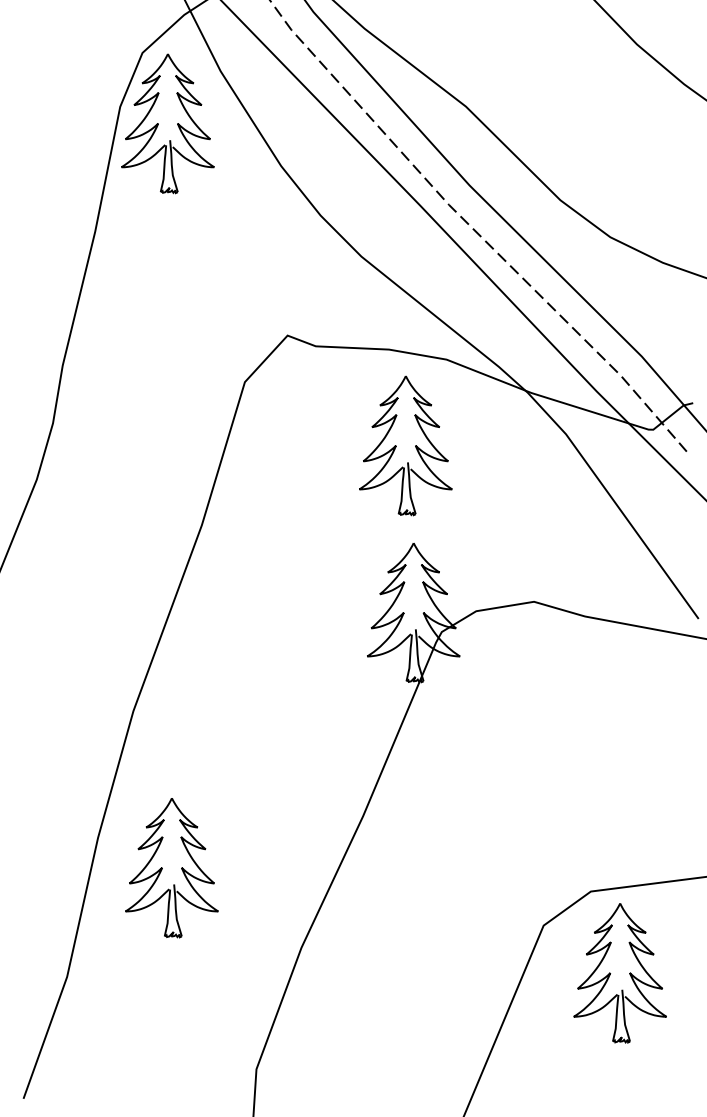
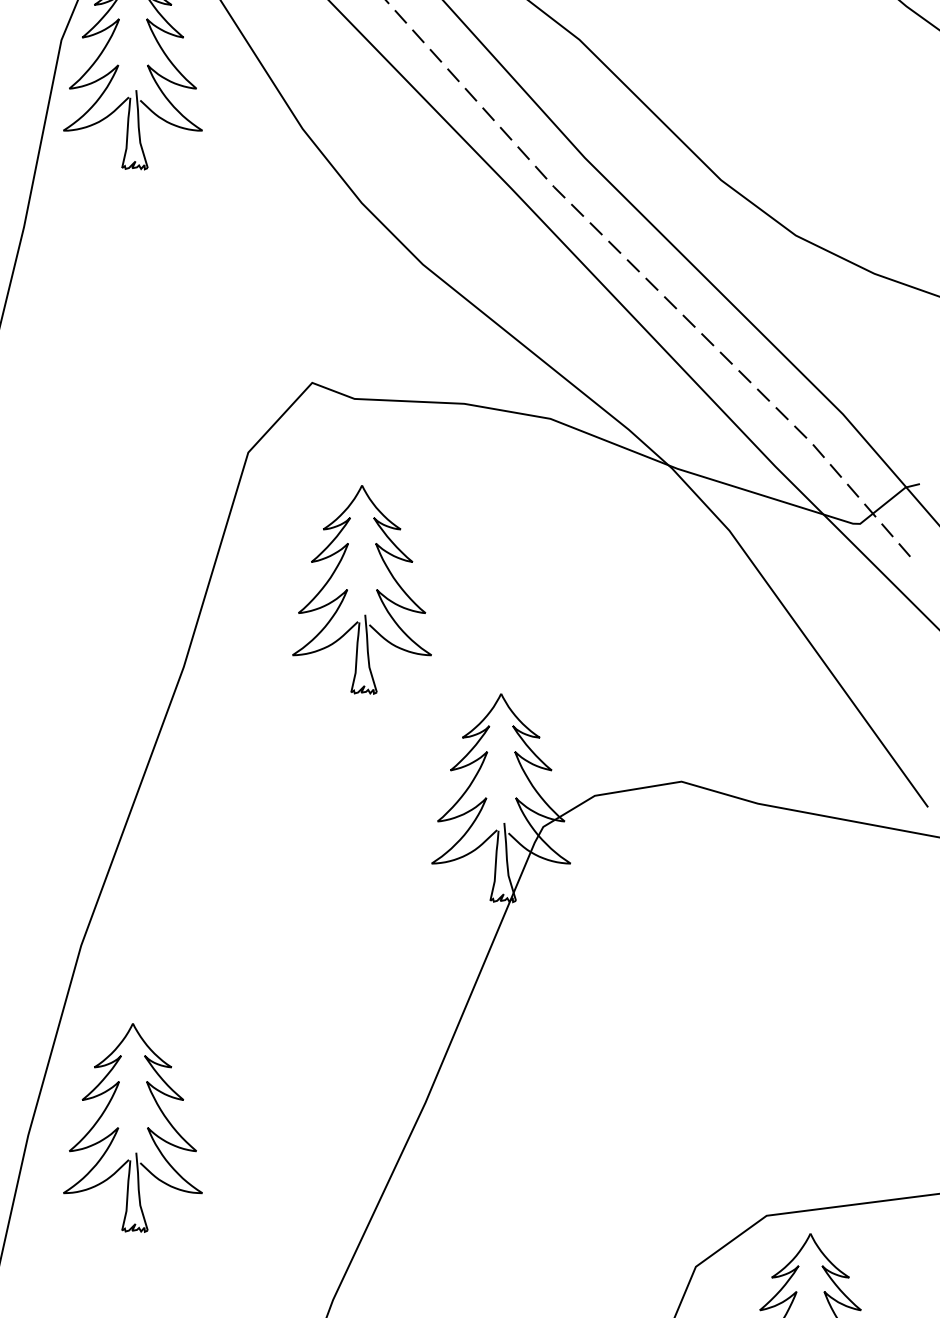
part: (405, 445) -> (361, 589), moved
part: (171, 868) -> (132, 1128), moved

